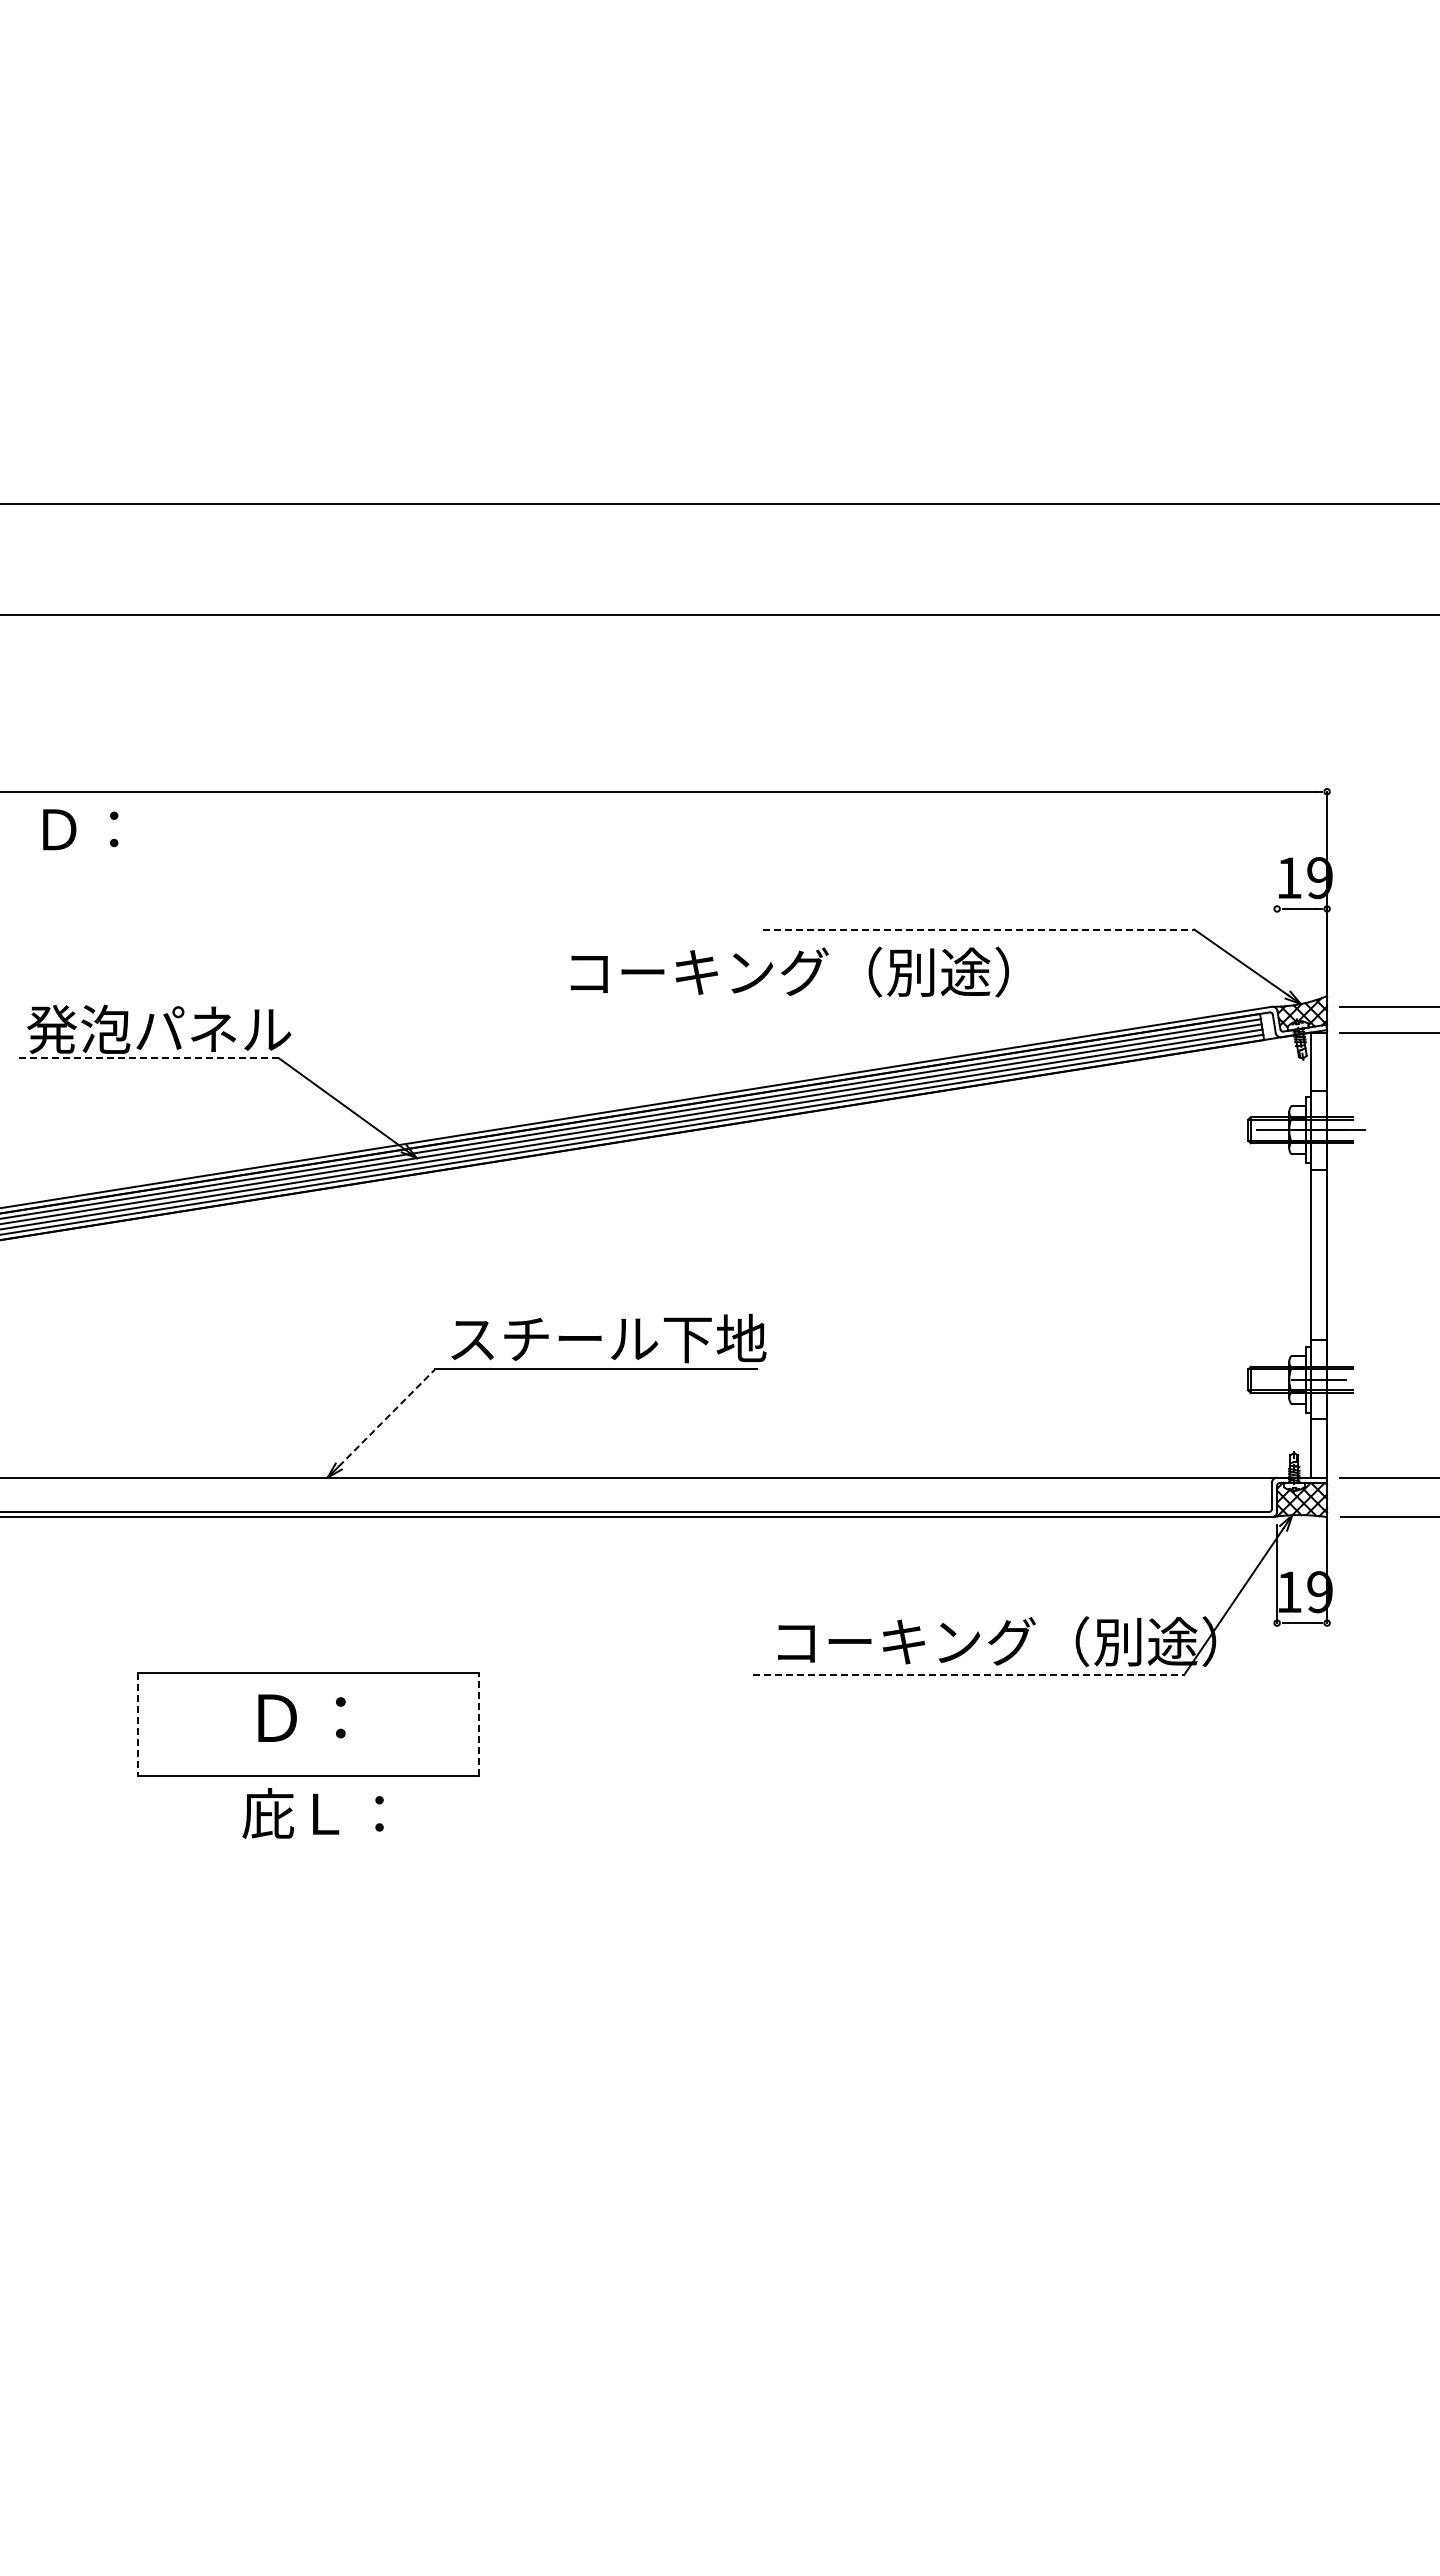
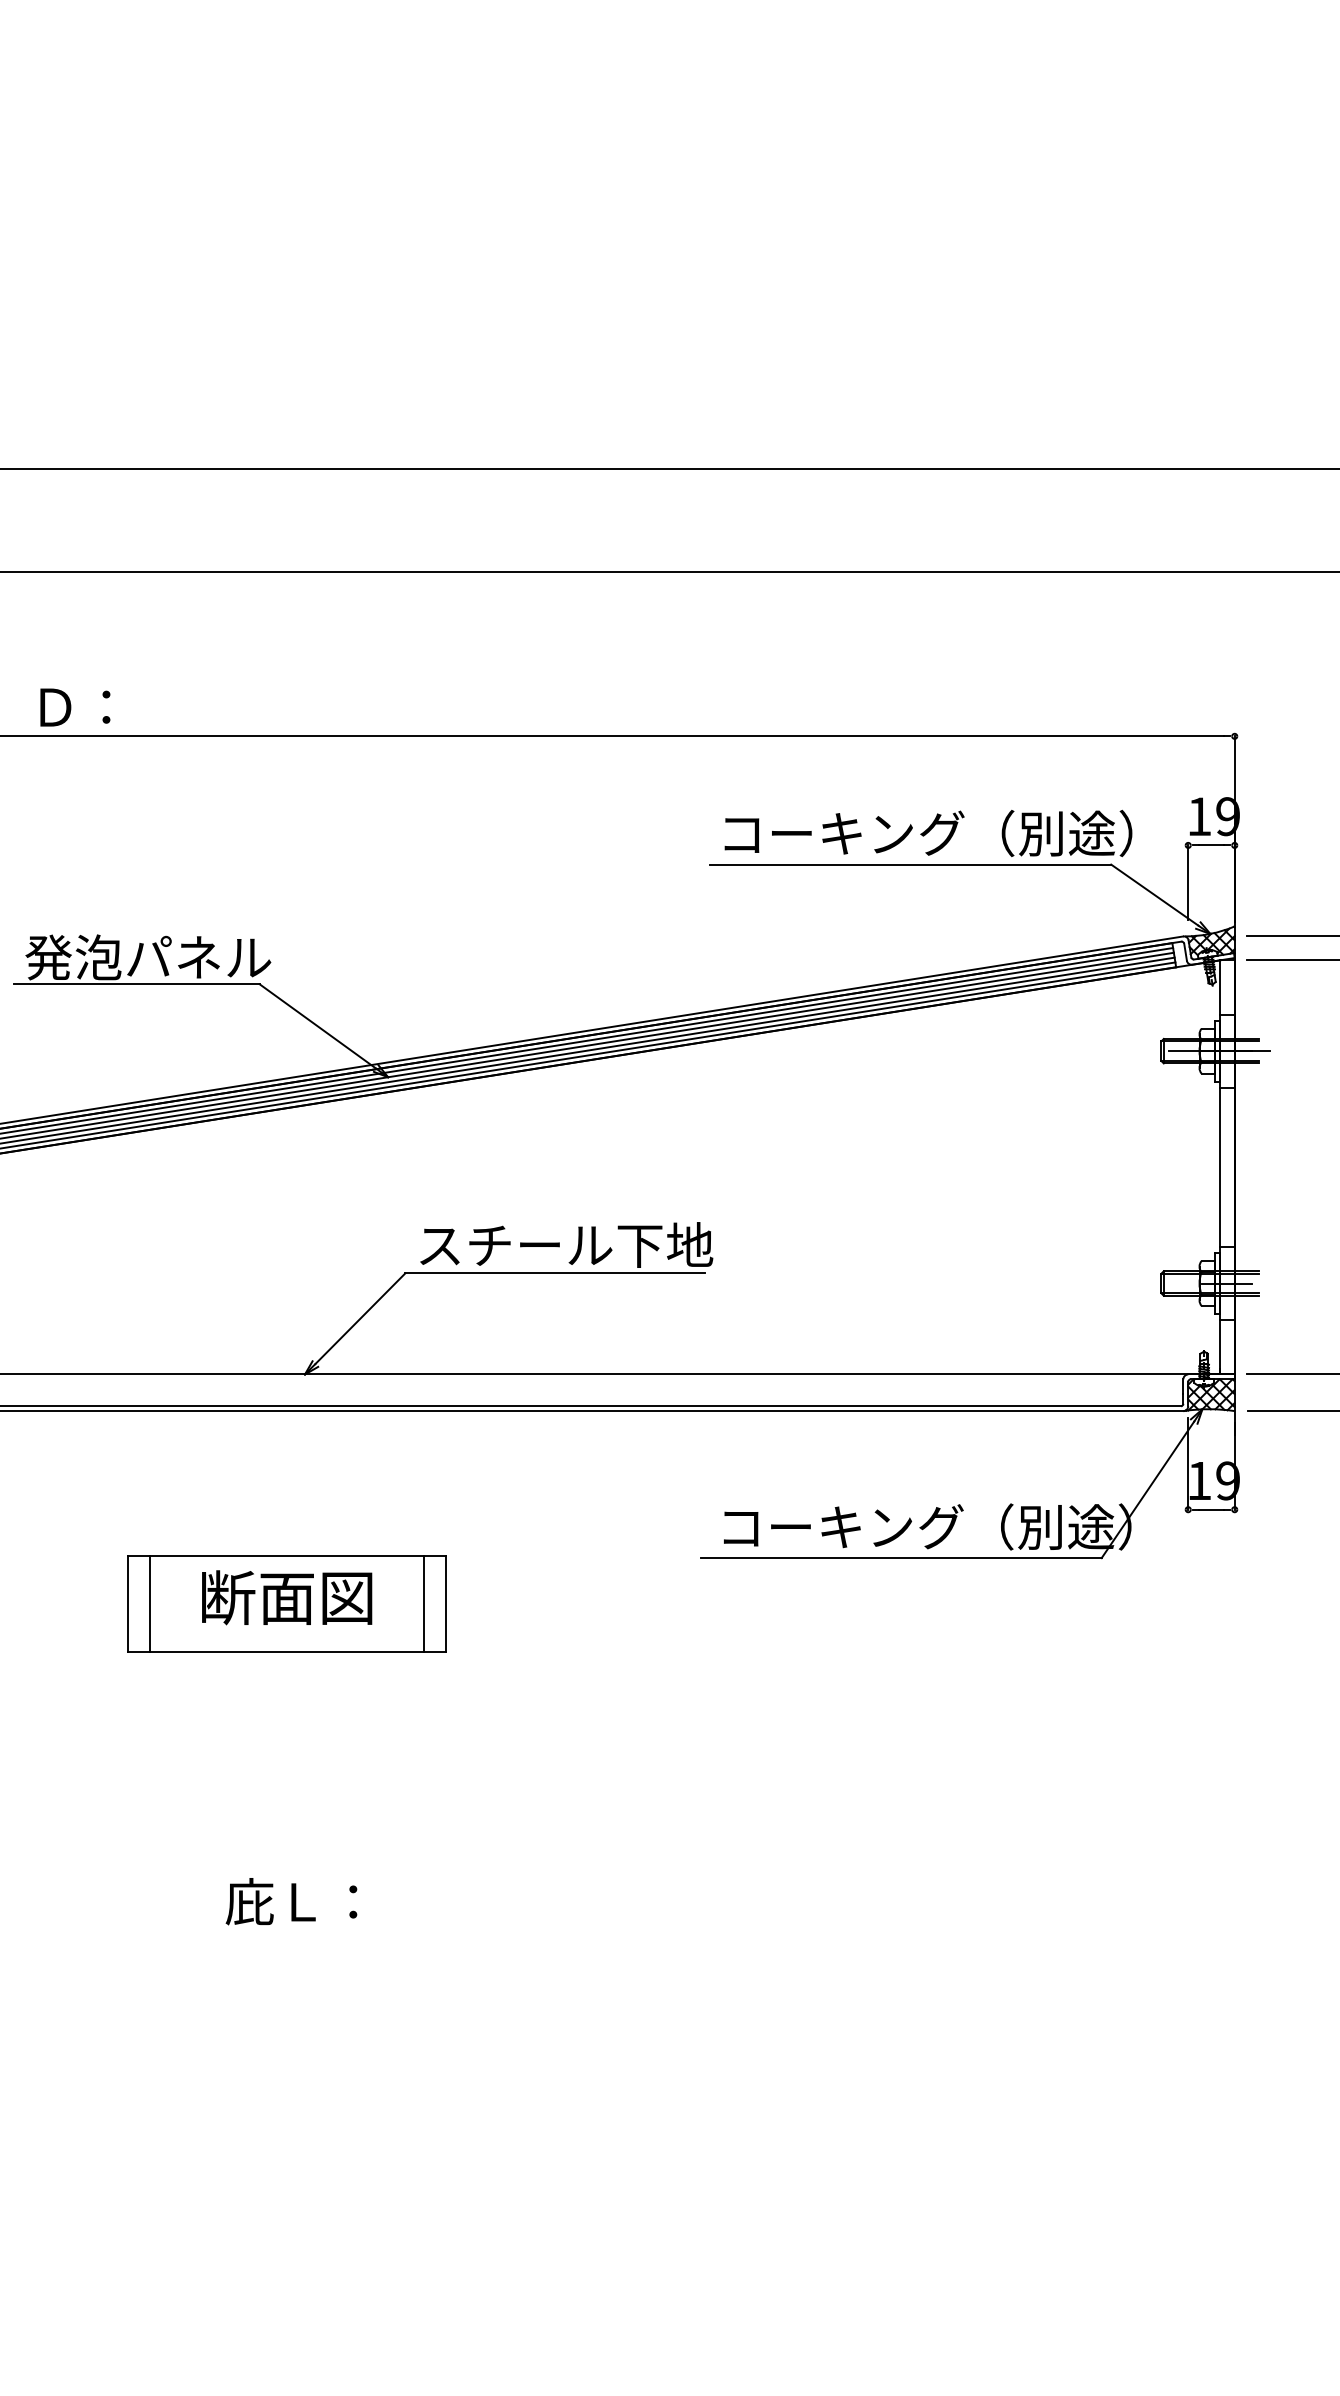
text: (80, 829) -> (75, 707), moved
line: (978, 929) -> (910, 864), dashed -> solid
line: (1277, 948) -> (1188, 882), added
text: (789, 971) -> (928, 832), moved
line: (147, 1058) -> (137, 984), dashed -> solid
line: (387, 1417) -> (360, 1318), dashed -> solid
line: (968, 1675) -> (901, 1558), dashed -> solid
text: (308, 1717) -> (287, 1597), Ｄ： -> 断面図
line: (137, 1724) -> (128, 1604), dashed -> solid
line: (161, 1724) -> (150, 1604), added
line: (455, 1724) -> (423, 1604), added
line: (479, 1724) -> (446, 1604), dashed -> solid
text: (312, 1813) -> (290, 1901), moved

